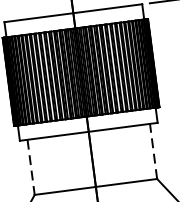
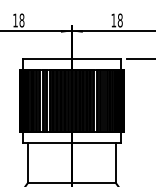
line: (153, 150) -> (115, 162), dashed -> solid
line: (31, 166) -> (28, 162), dashed -> solid

